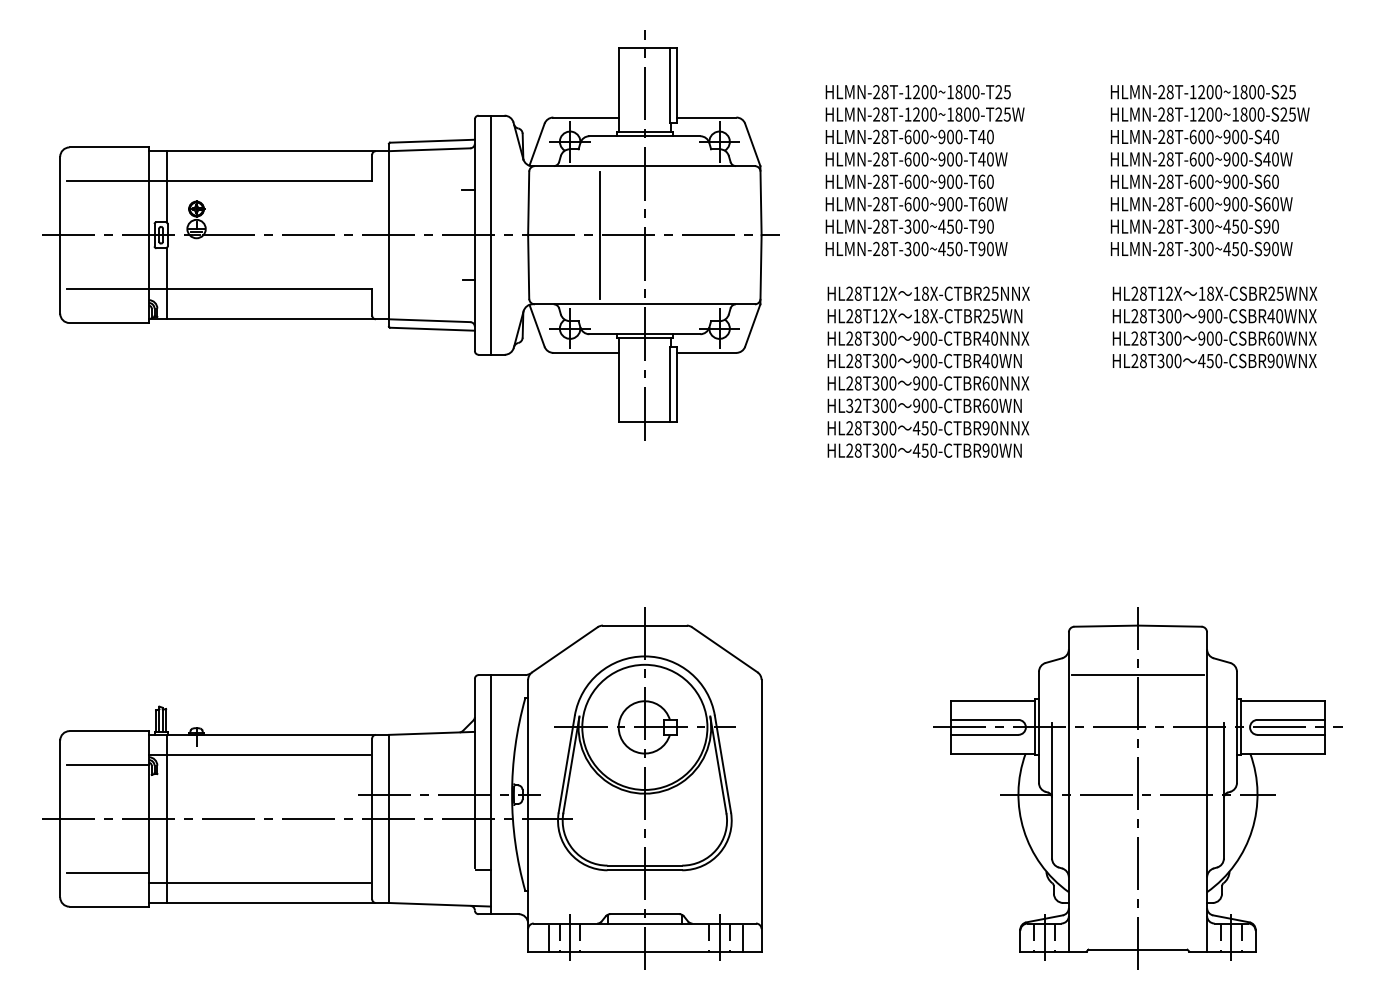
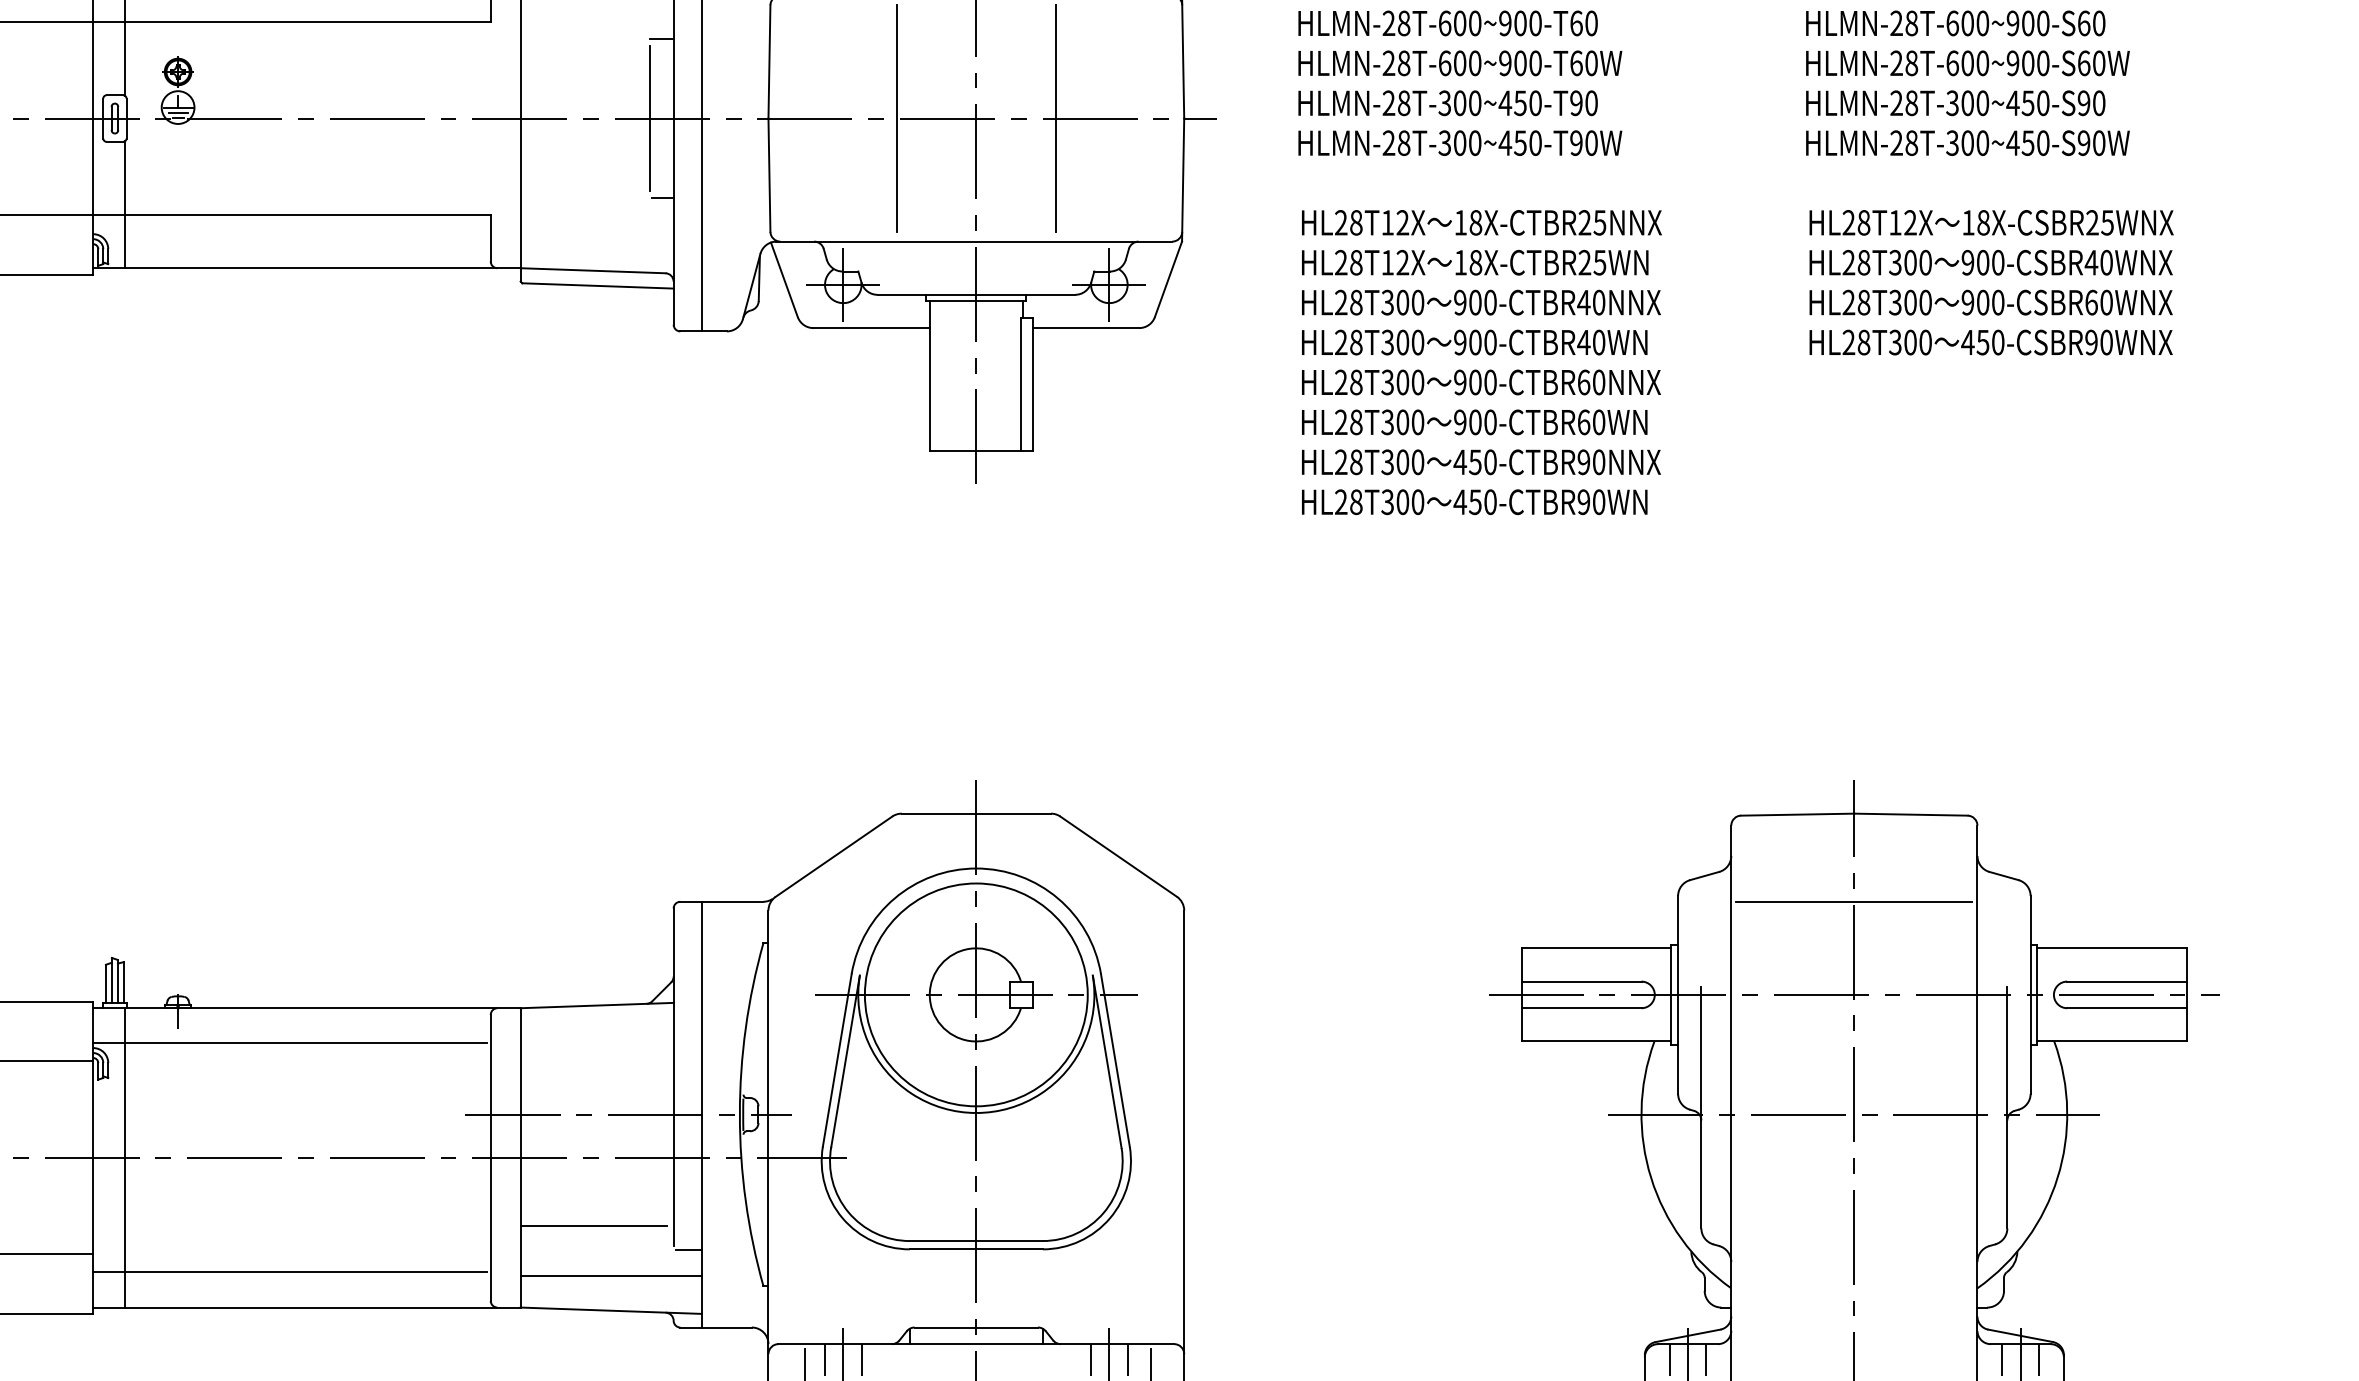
line: (689, 234) -> (1055, 117), added
line: (461, 235) -> (649, 119), added
text: (853, 405) -> (1347, 421), HL32T300 -> HL28T300
line: (429, 857) -> (592, 1226), added
line: (439, 885) -> (610, 1276), added

